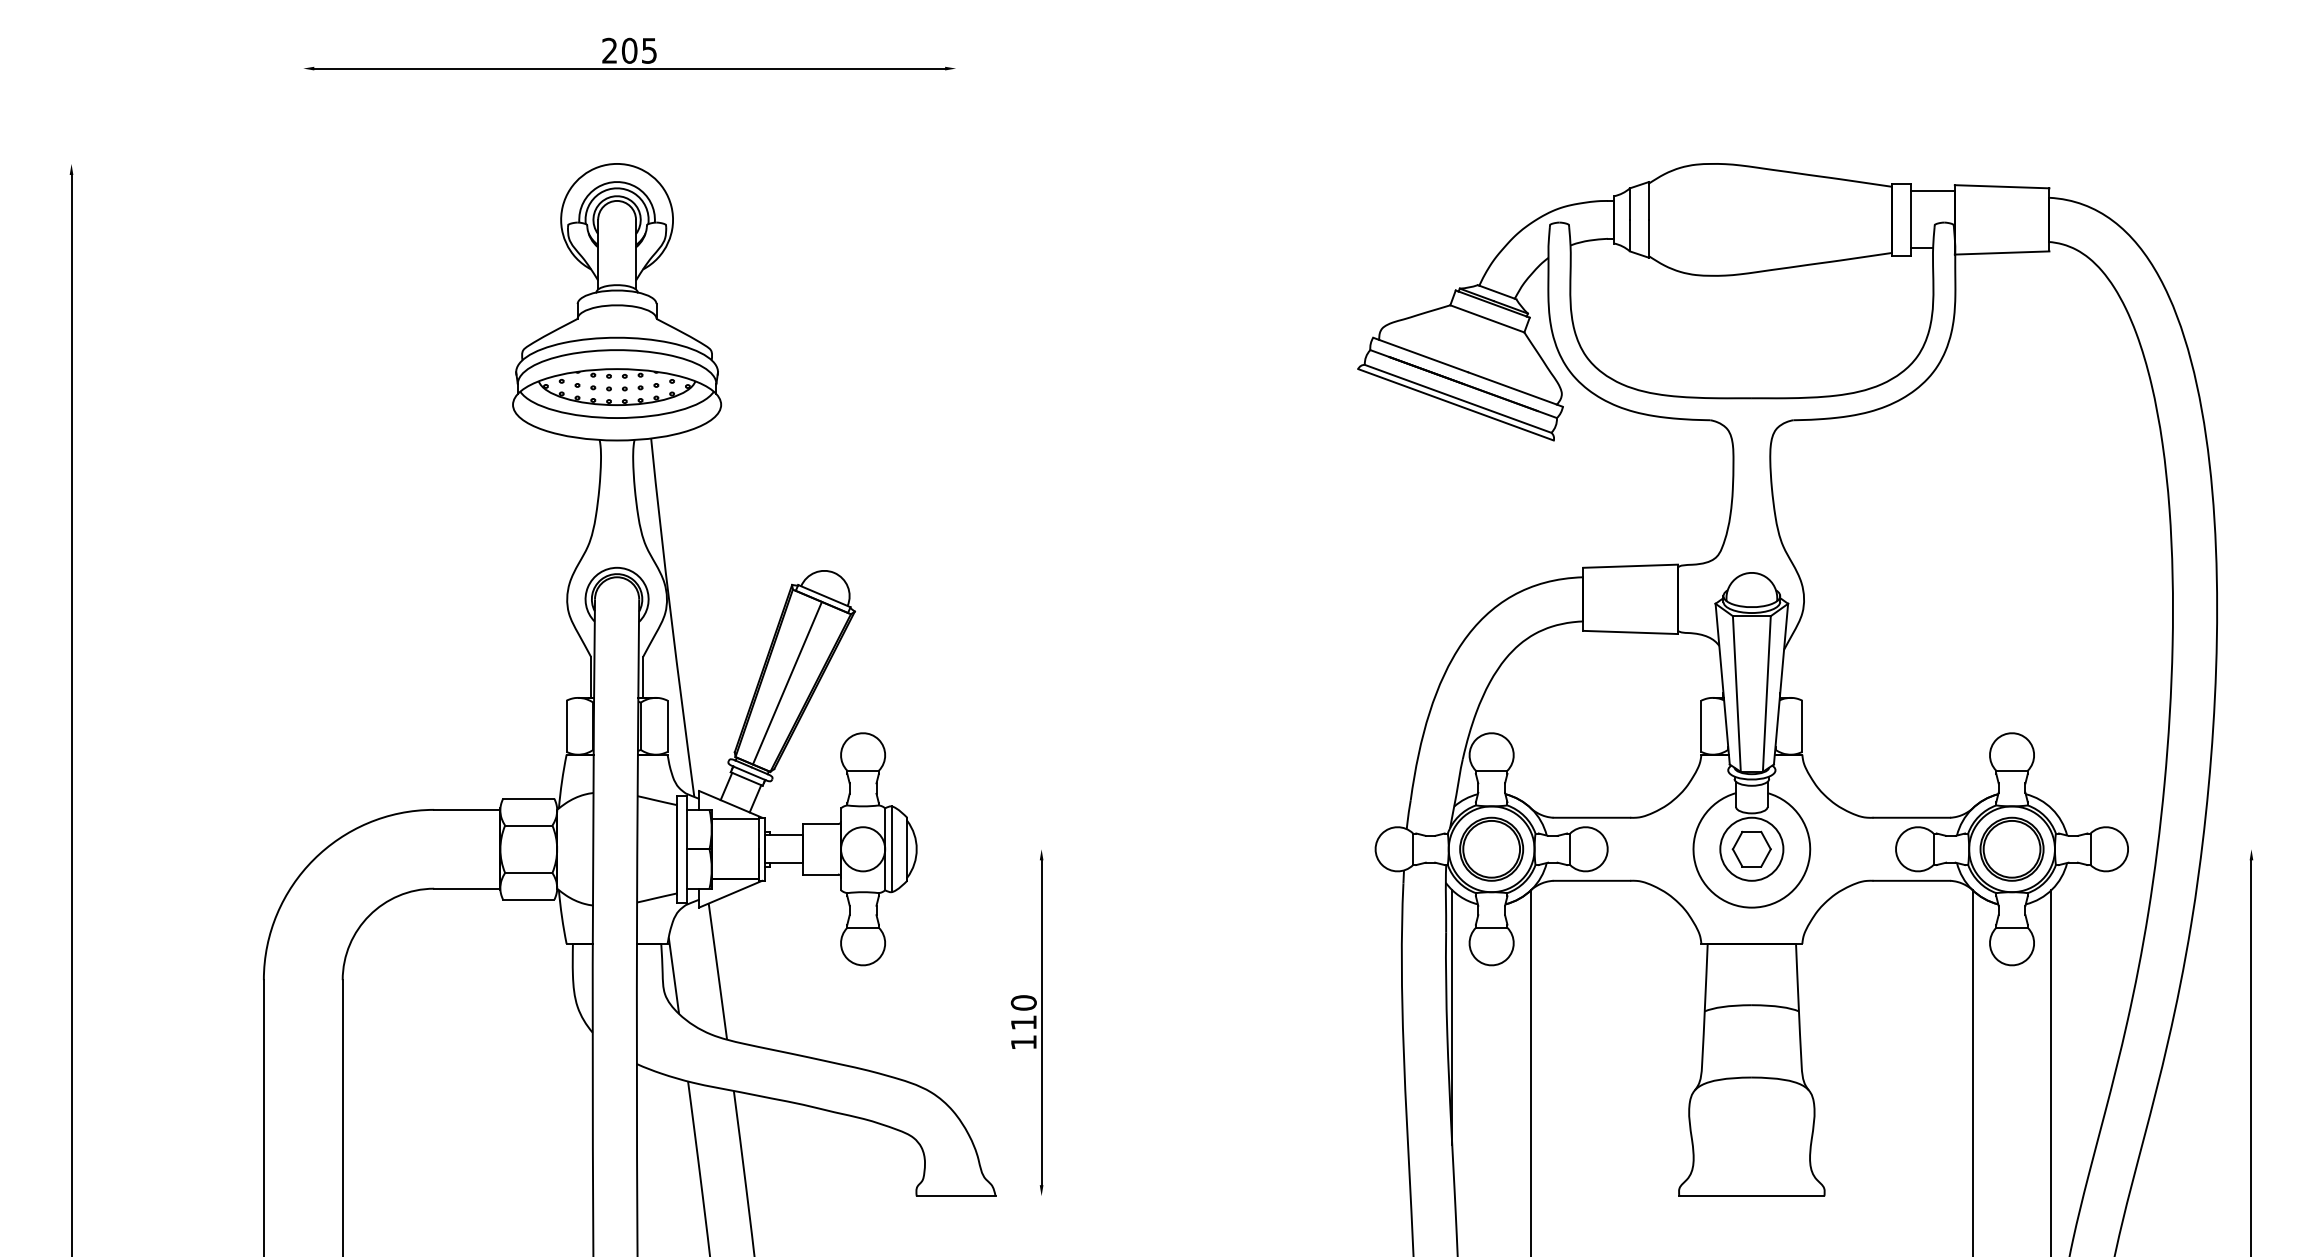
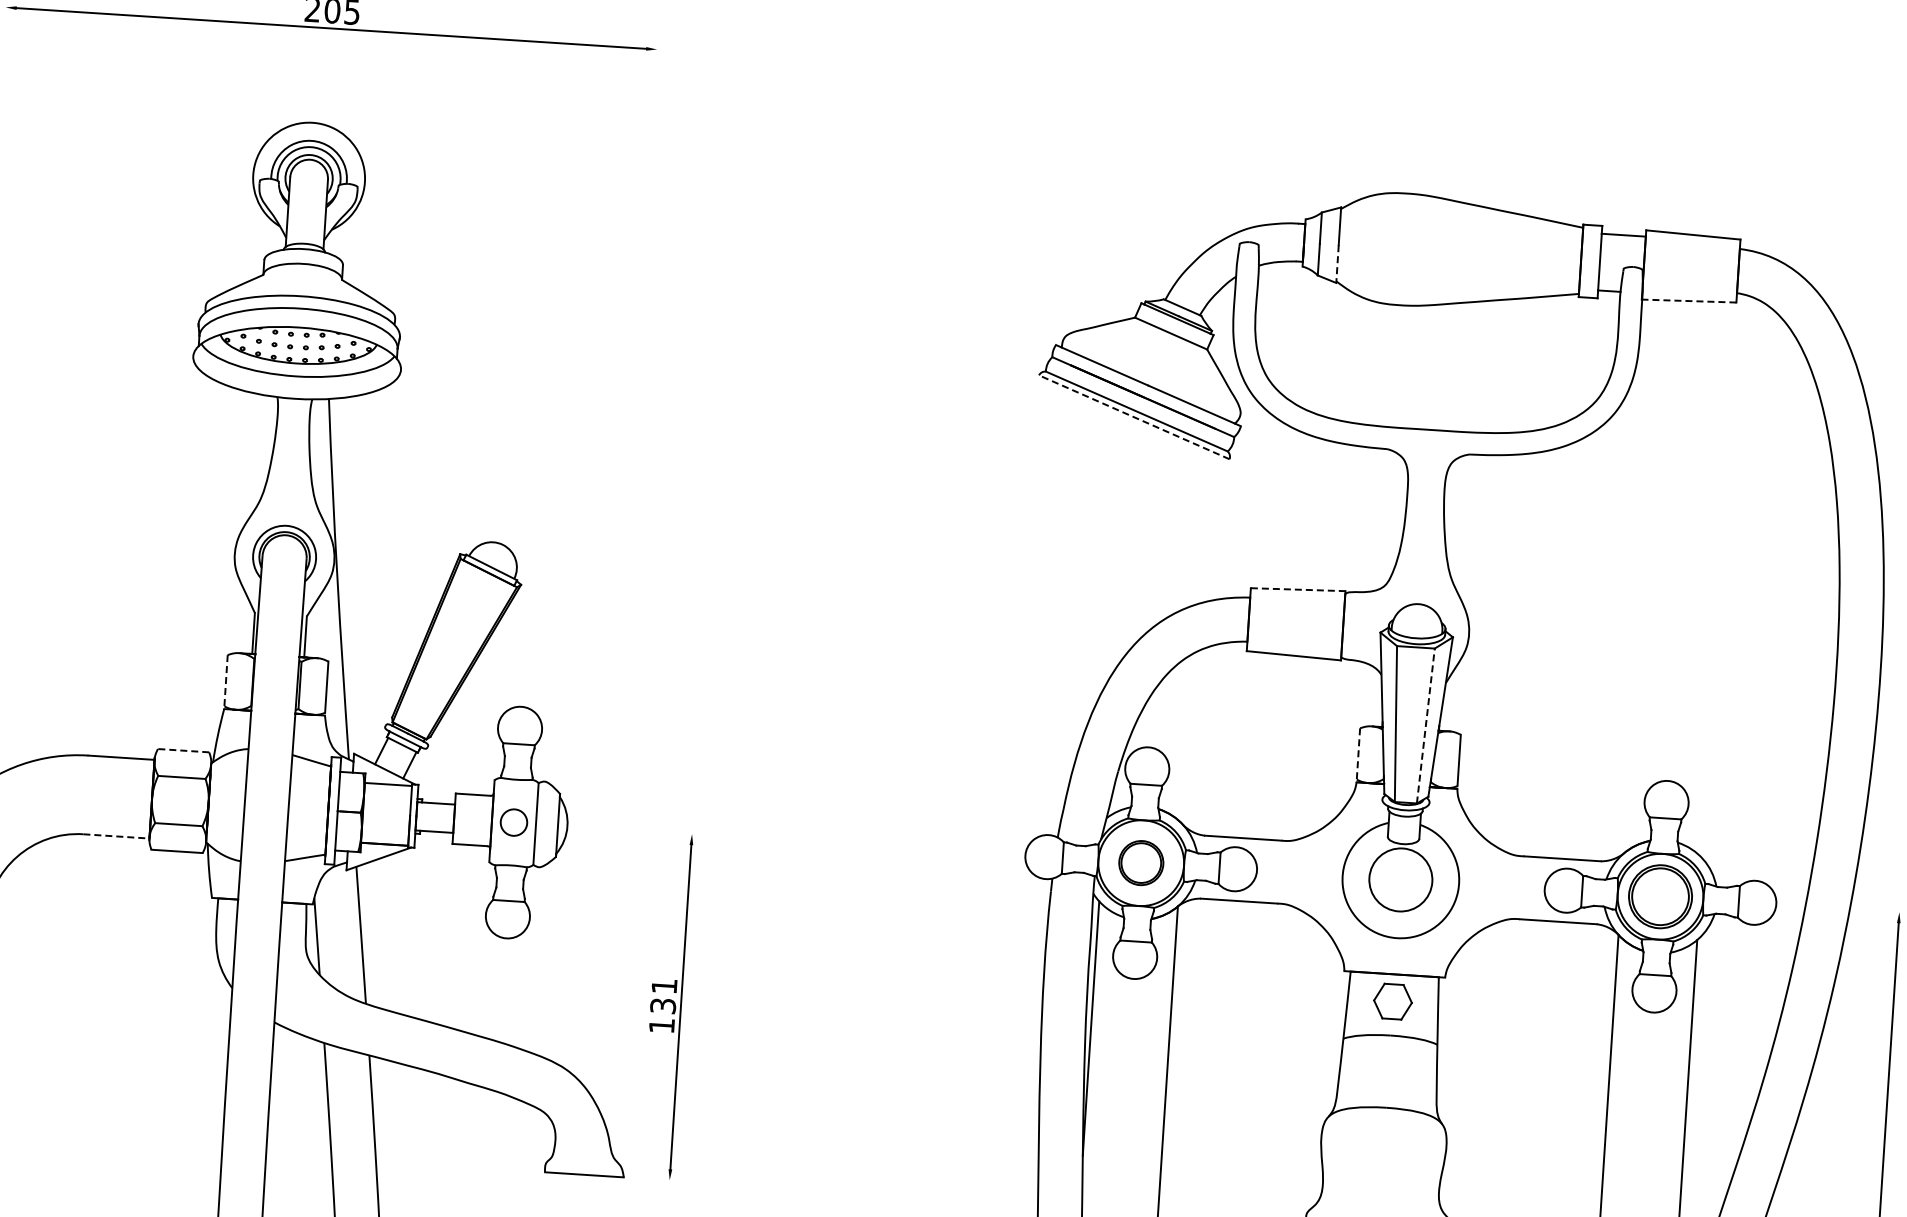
line: (1648, 238) -> (1337, 263), solid -> dashed
line: (2001, 253) -> (1688, 301), solid -> dashed
line: (1455, 404) -> (1133, 416), solid -> dashed
line: (1631, 566) -> (1299, 589), solid -> dashed
line: (786, 682) -> (448, 651), removed
line: (1766, 694) -> (1425, 726), solid -> dashed
line: (566, 726) -> (225, 680), solid -> dashed
line: (1701, 726) -> (1358, 754), solid -> dashed
line: (528, 798) -> (183, 750), solid -> dashed
part: (1491, 848) -> (1141, 862), size x0.7
part: (1751, 848) -> (1392, 1000), moved
circle: (863, 849) -> (514, 822), size x0.6
line: (891, 849) -> (542, 824), removed
line: (467, 888) -> (116, 836), solid -> dashed
text: (1023, 1012) -> (663, 995), 110 -> 131

